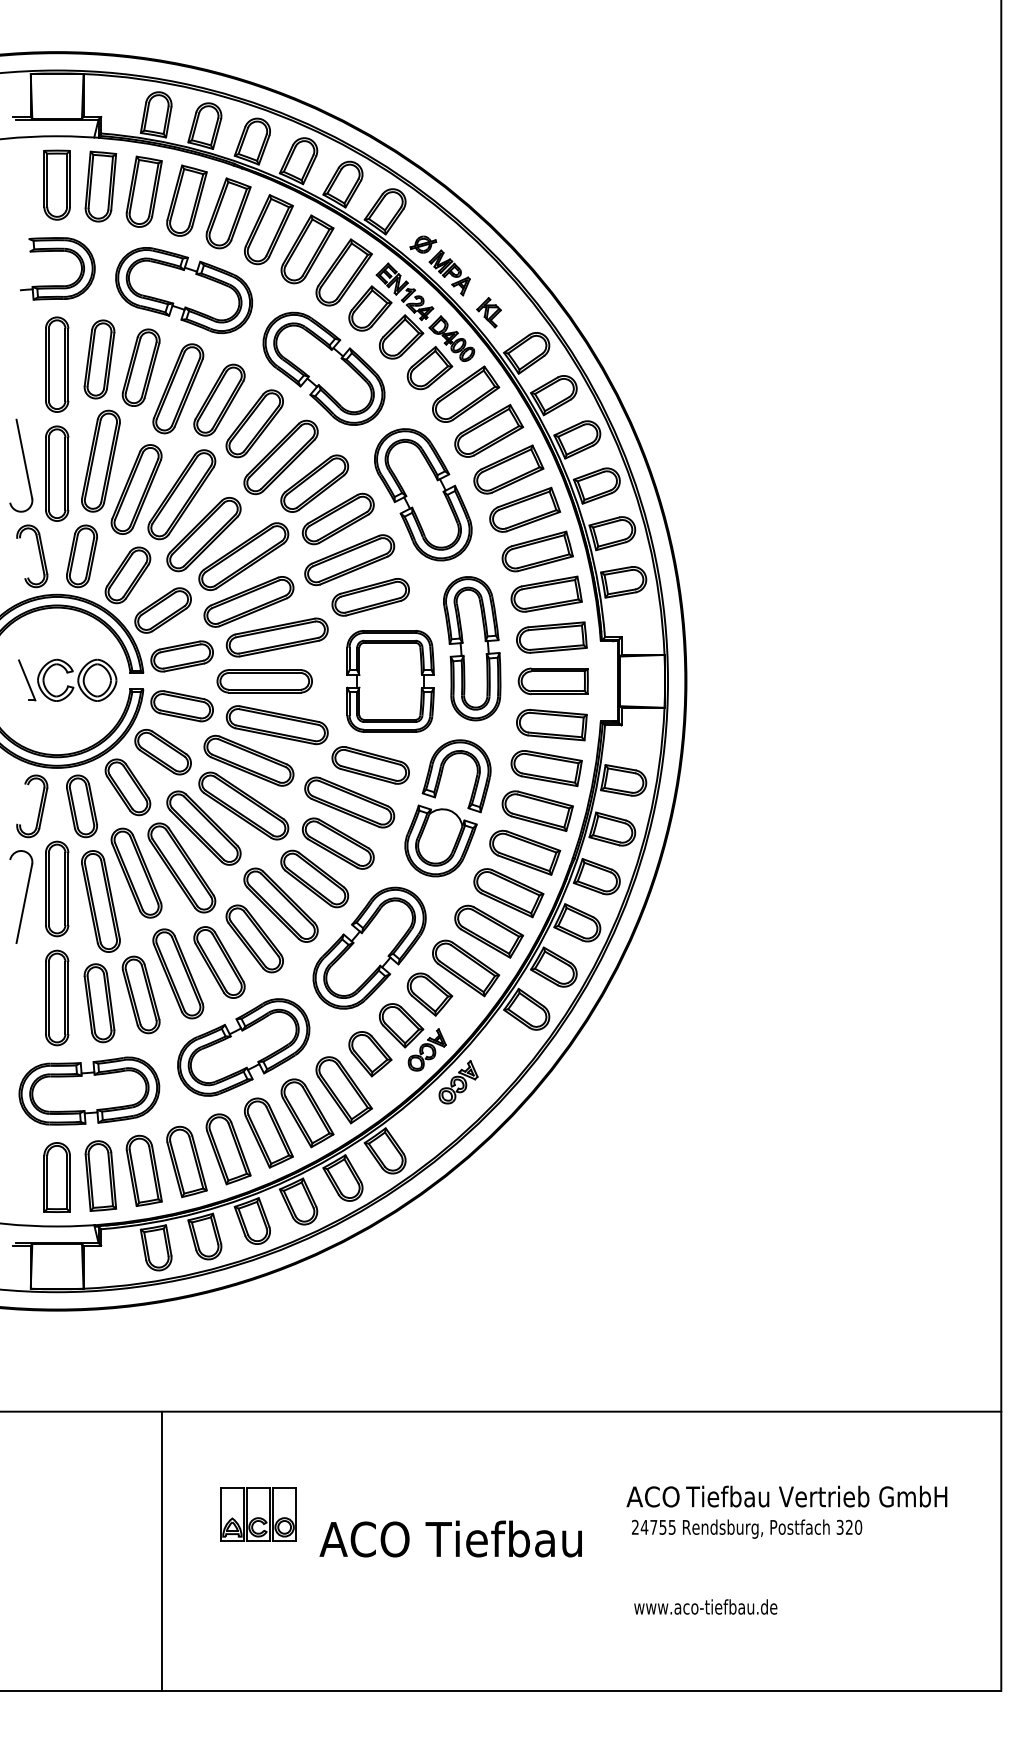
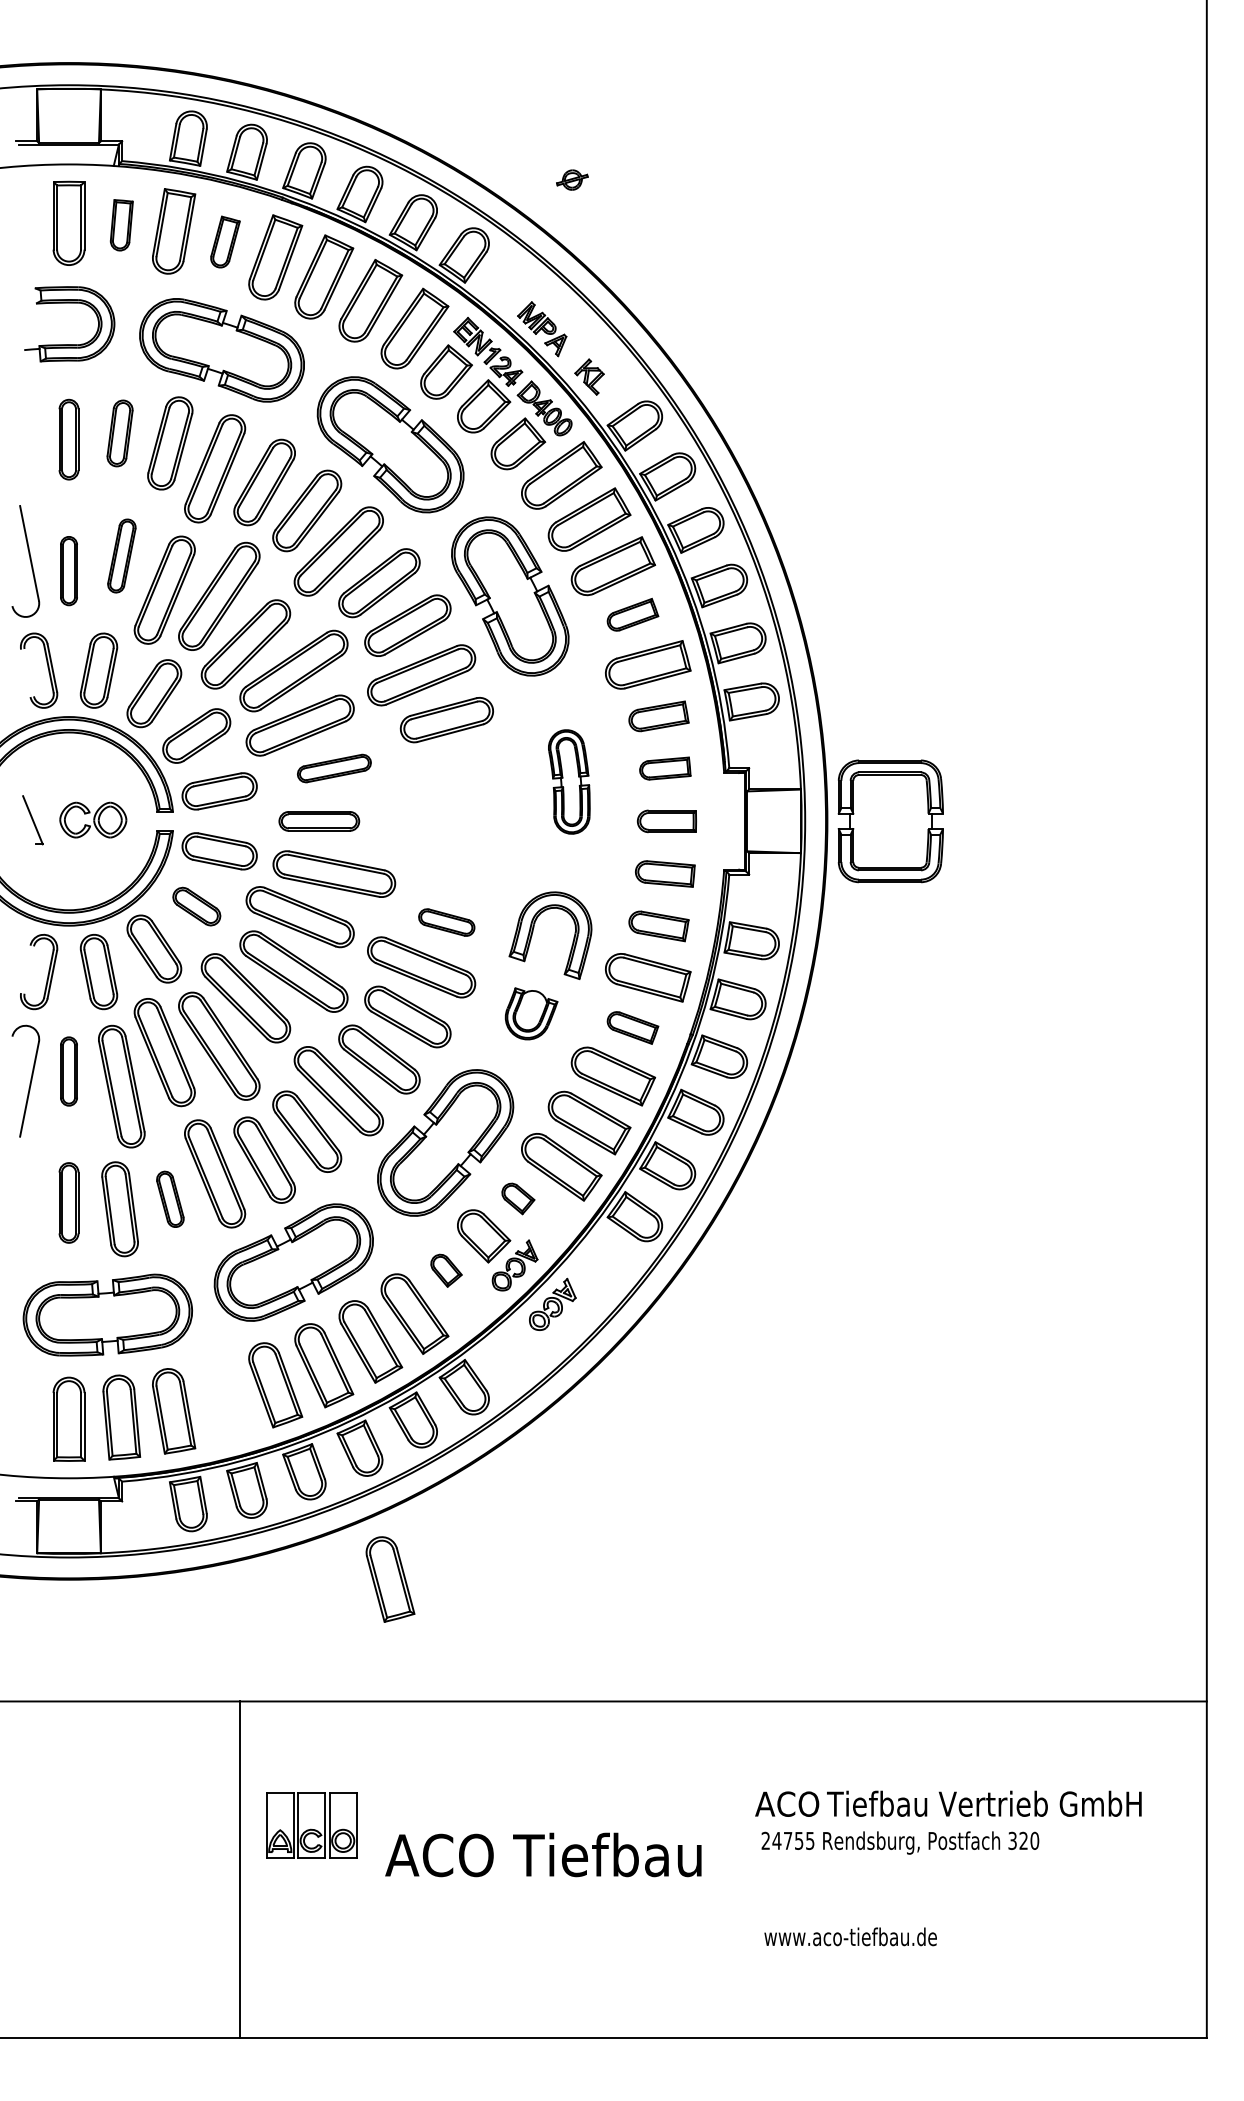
part: (100, 186) -> (121, 225), size x0.6
part: (186, 200) -> (225, 241), size x0.6
part: (423, 244) -> (572, 179), moved
part: (99, 359) -> (119, 433), size x0.7
part: (56, 364) -> (68, 439), size x0.7
part: (100, 460) -> (121, 555), size x0.6
part: (56, 473) -> (68, 570), size x0.6
part: (524, 509) -> (632, 614), size x0.6
part: (546, 594) -> (658, 716), size x0.7
part: (277, 637) -> (334, 768), size x0.6
part: (552, 637) -> (665, 768), size x0.6
part: (472, 648) -> (569, 781), size x0.6
part: (77, 679) -> (93, 819), size x0.7
part: (264, 681) -> (319, 821), size x0.7
part: (390, 681) -> (890, 821), moved
part: (552, 681) -> (666, 821), size x0.7
part: (552, 724) -> (665, 873), size x0.7
part: (162, 752) -> (196, 906), size x0.7
part: (370, 765) -> (446, 922), size x0.6
part: (546, 768) -> (658, 926), size x0.7
part: (440, 840) -> (531, 1013), size x0.6
part: (524, 852) -> (632, 1027), size x0.6
part: (56, 888) -> (68, 1071), size x0.6
part: (430, 994) -> (518, 1198), size x0.6
part: (141, 995) -> (170, 1199), size x0.6
part: (56, 997) -> (68, 1202), size x0.7
part: (370, 1054) -> (446, 1270), size x0.6
part: (186, 1161) -> (390, 1579), moved
line: (162, 1551) -> (239, 1869), moved

